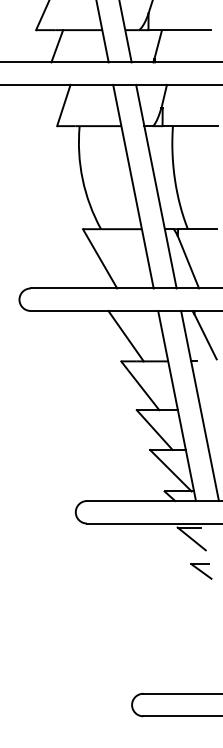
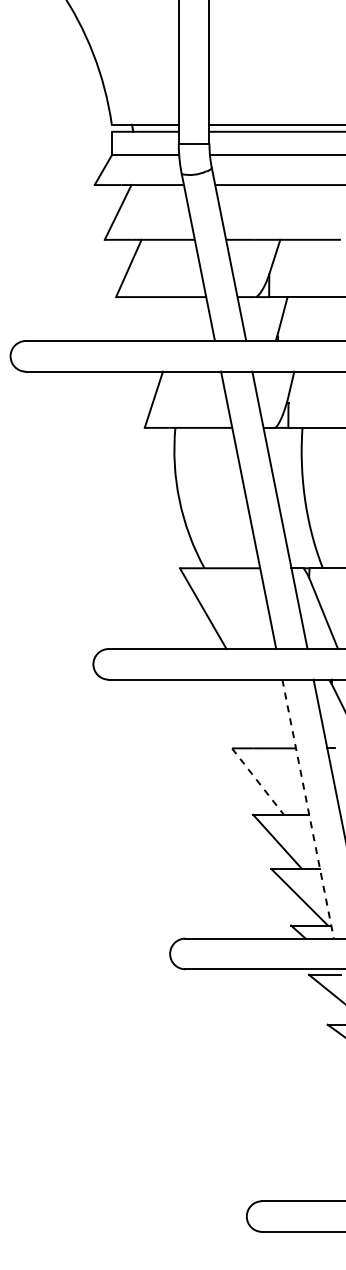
line: (56, 46) -> (144, 319), removed
line: (125, 335) -> (238, 713), removed
line: (140, 386) -> (258, 782), solid -> dashed
line: (177, 406) -> (308, 809), solid -> dashed

